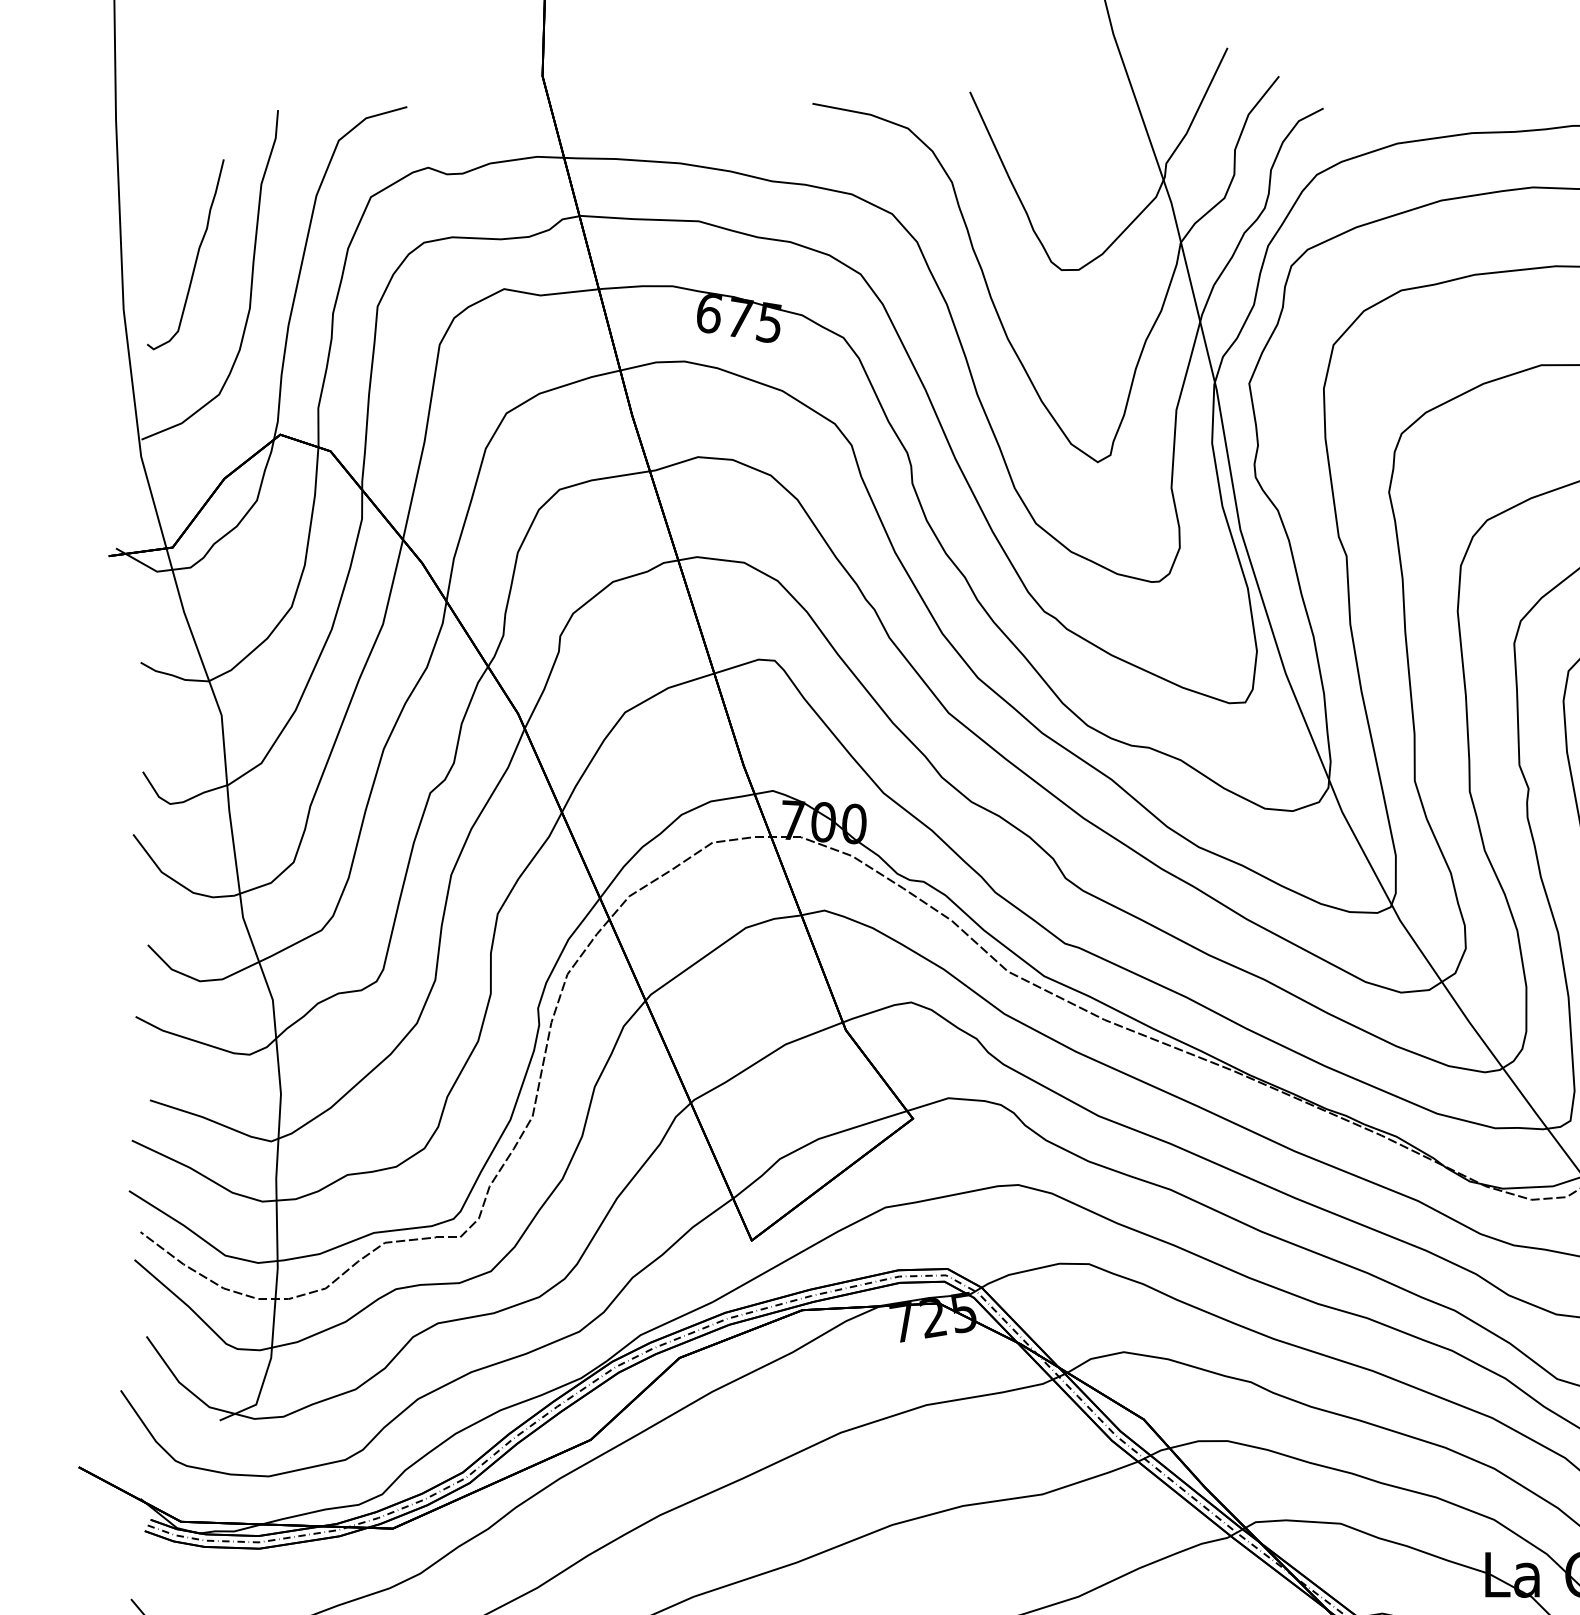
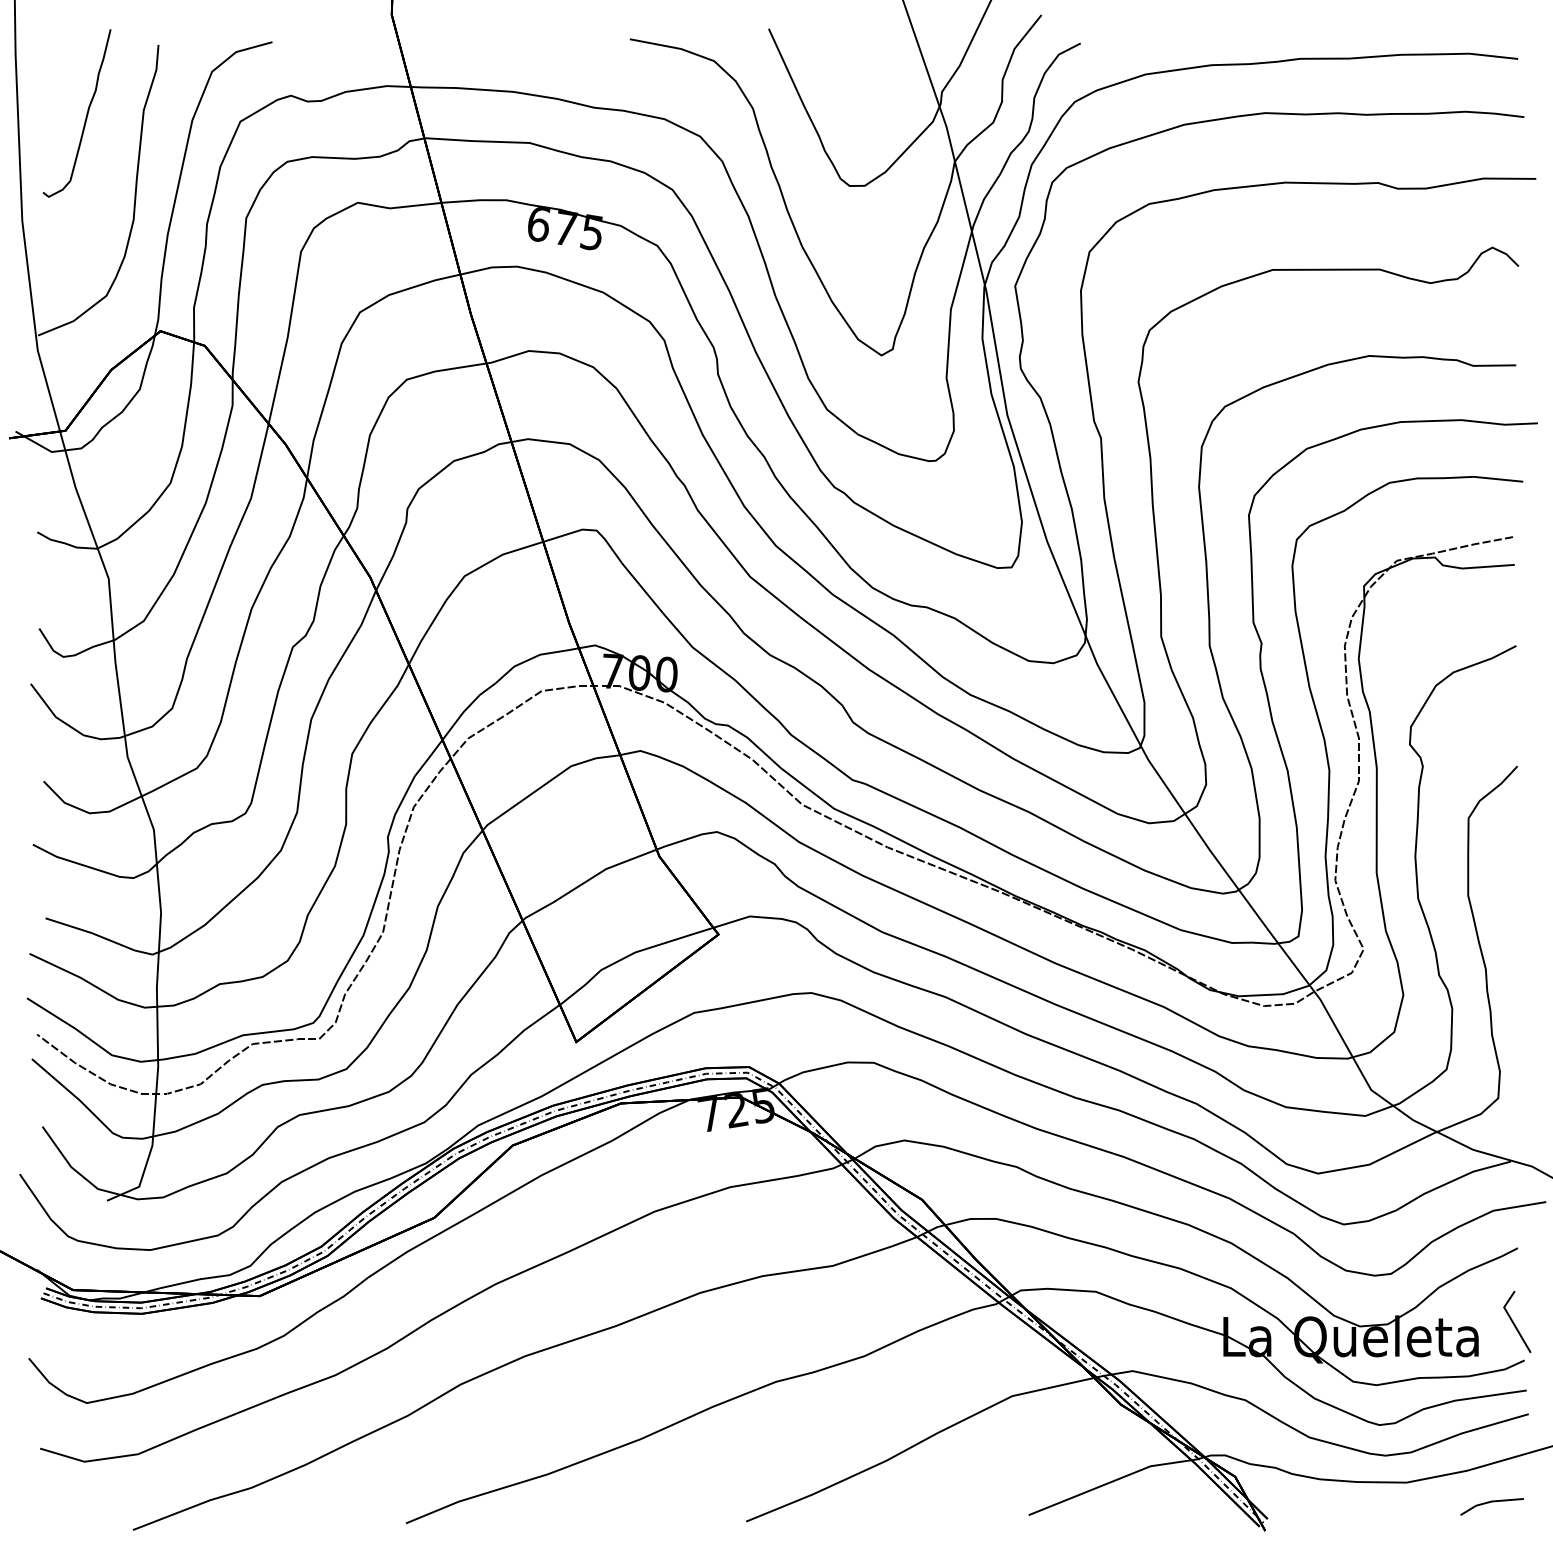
curve: (195, 259) -> (85, 117), moved

